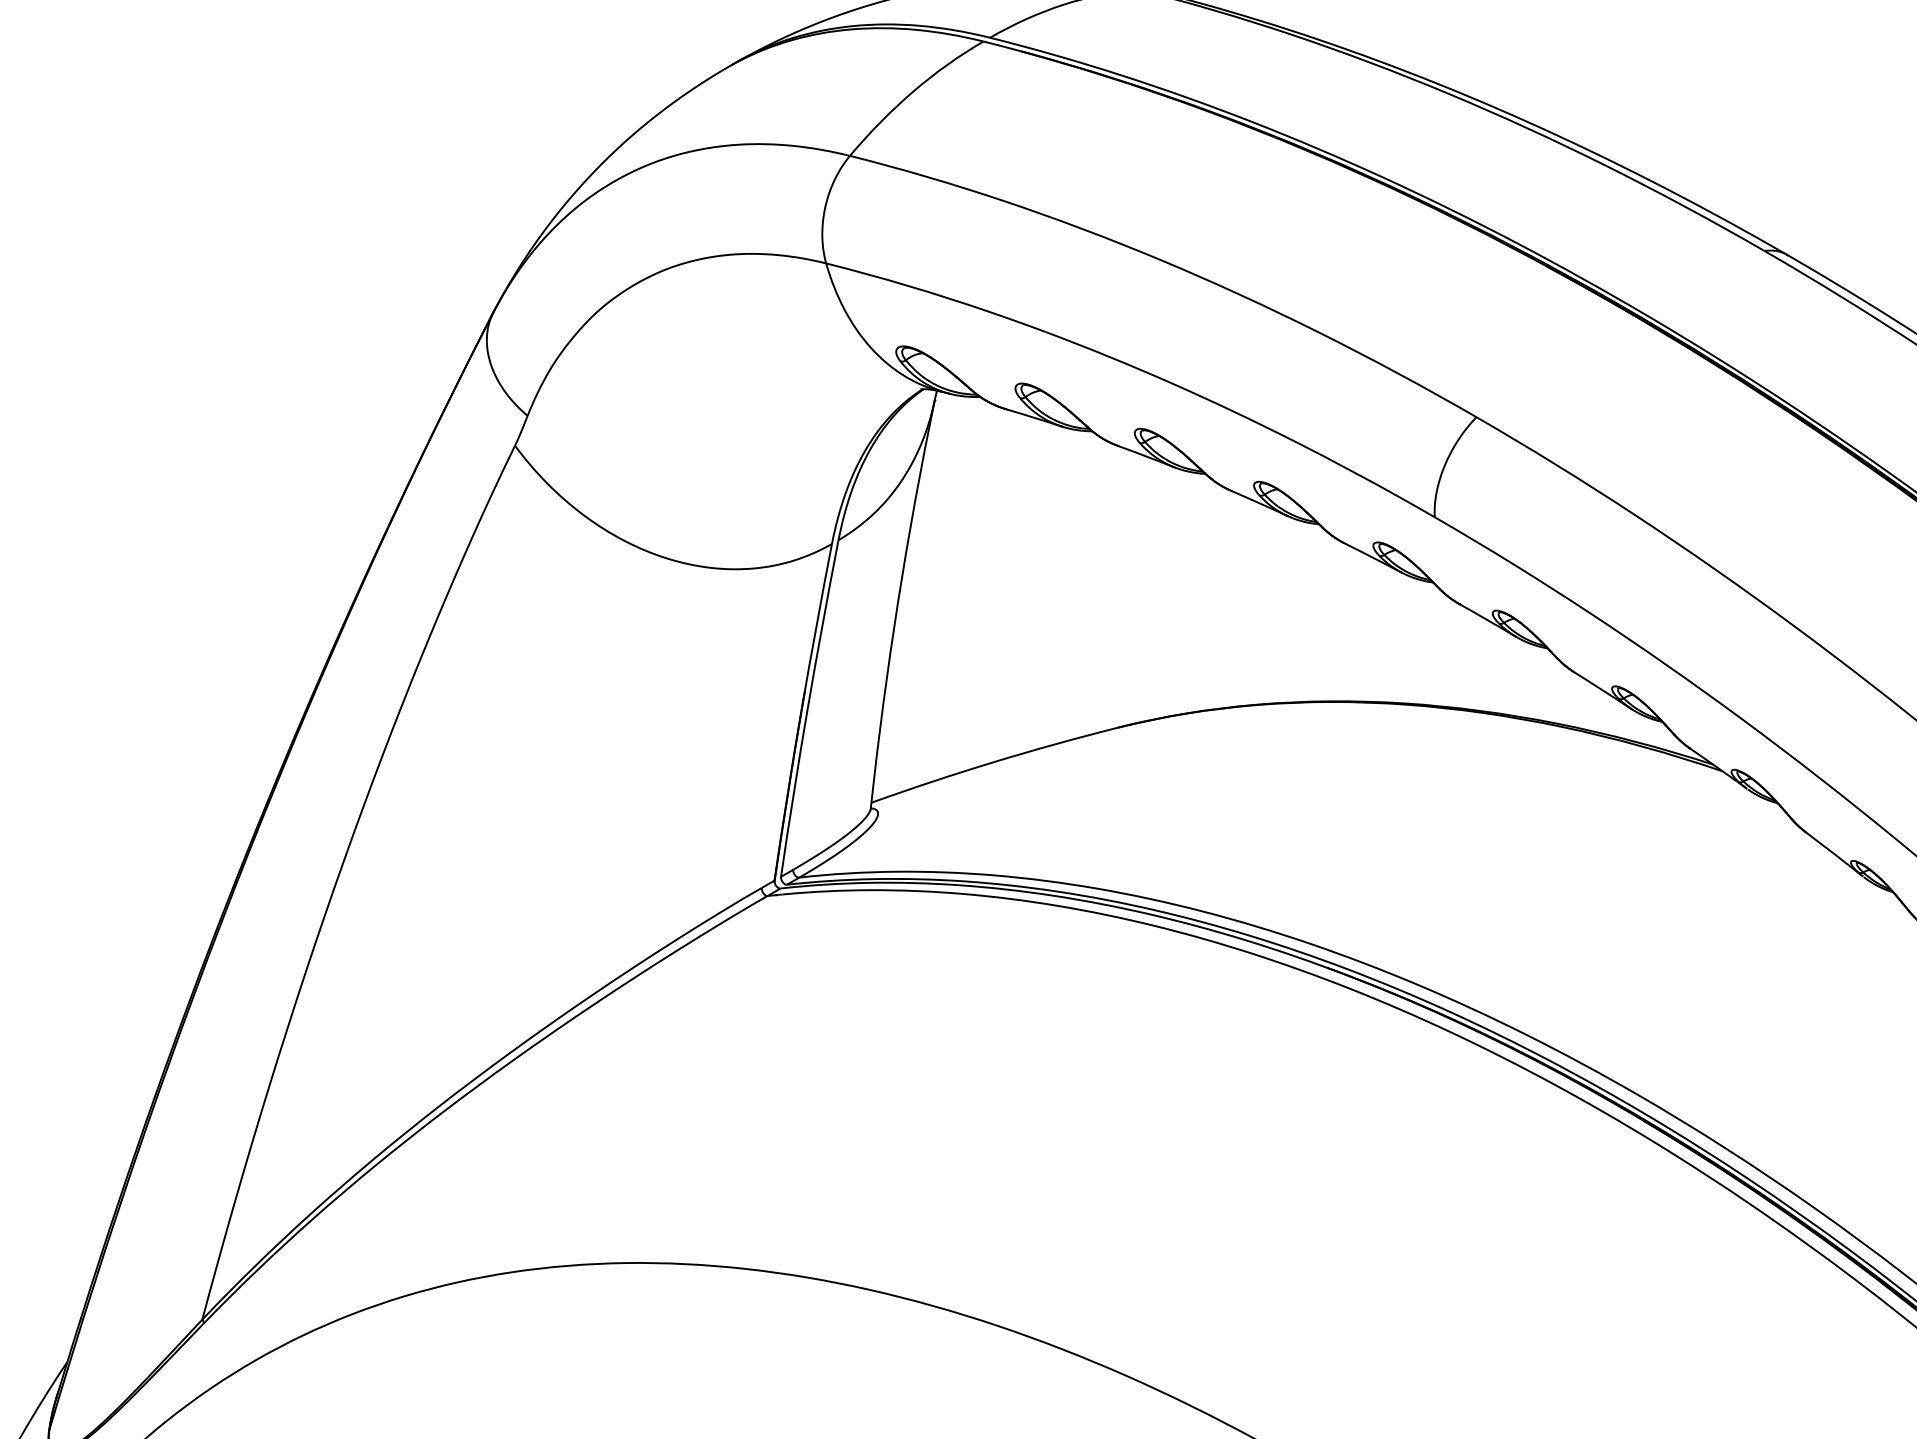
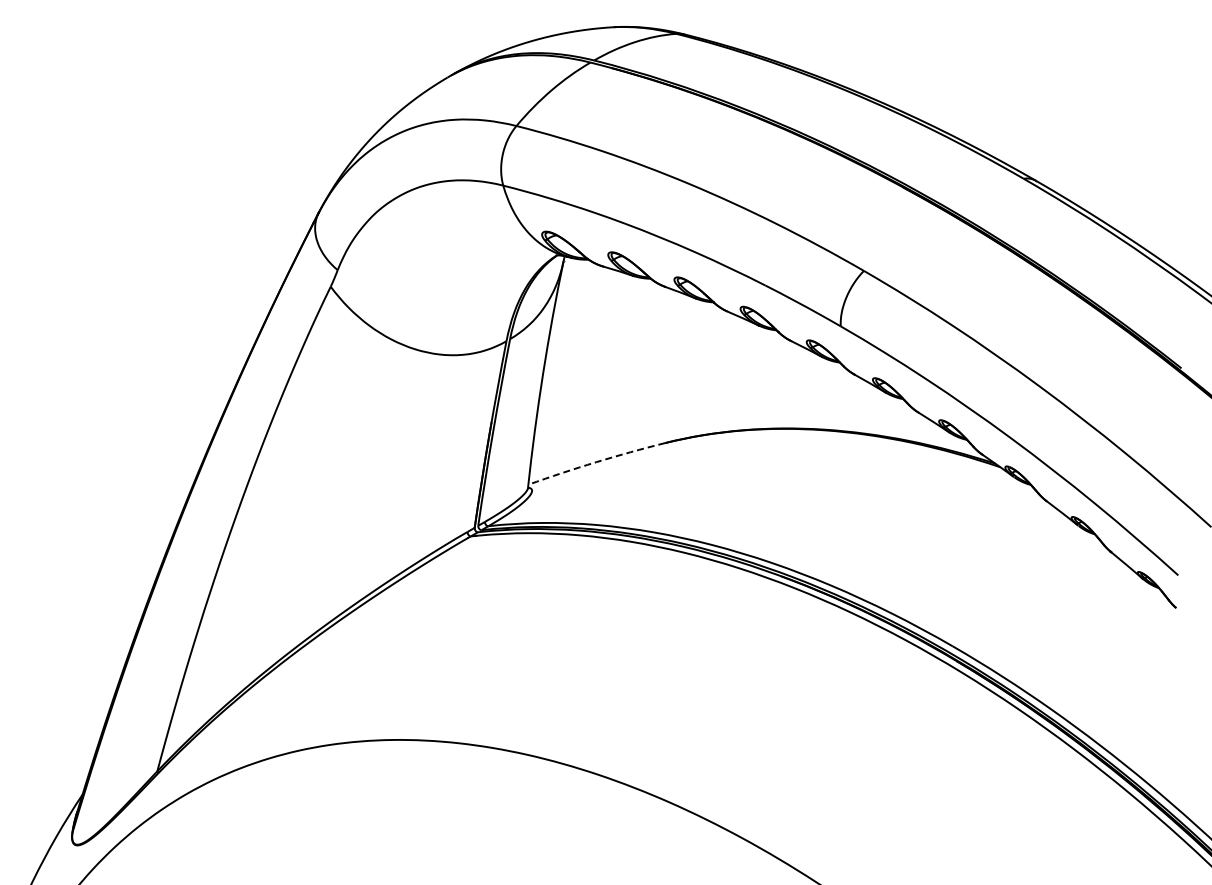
arc: (994, 762) -> (596, 462), solid -> dashed

